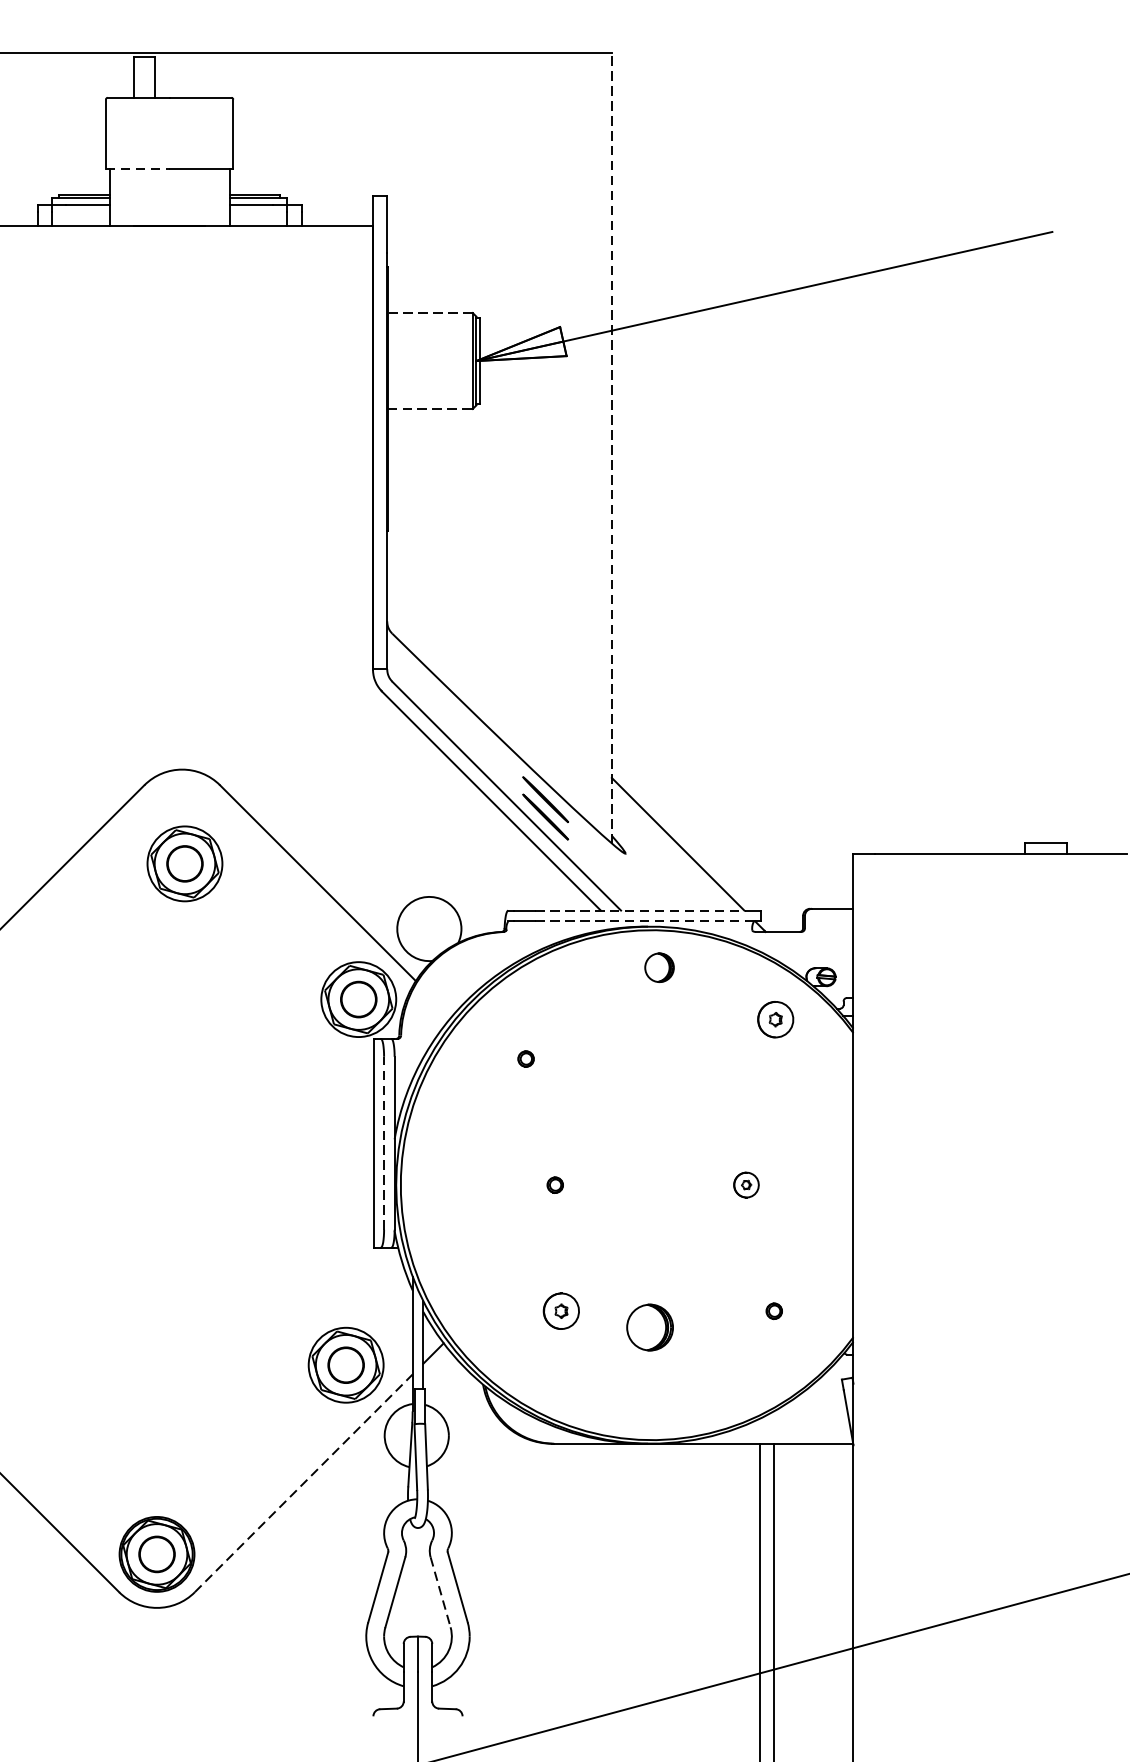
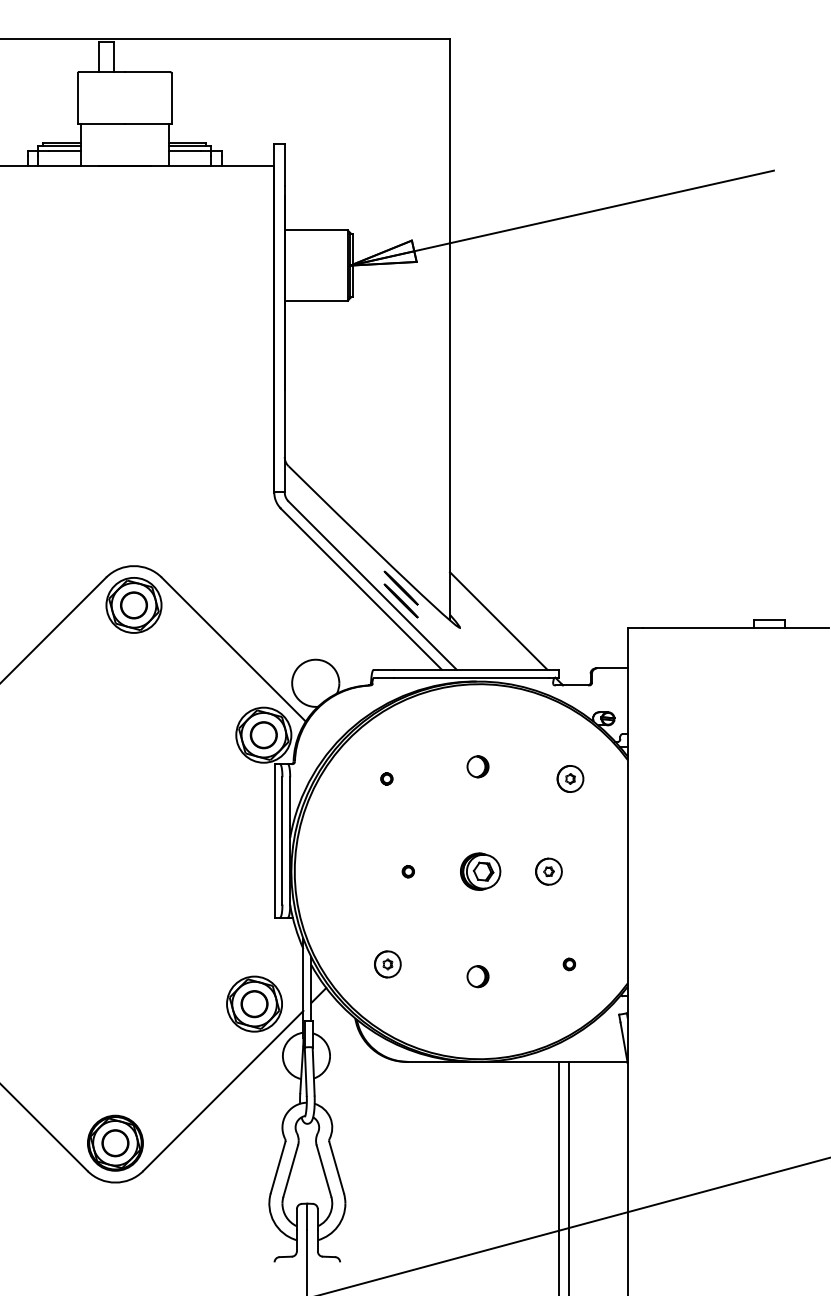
line: (138, 169) -> (101, 124), dashed -> solid
line: (429, 313) -> (315, 230), dashed -> solid
line: (430, 408) -> (316, 300), dashed -> solid
line: (611, 447) -> (449, 329), dashed -> solid
part: (184, 864) -> (133, 605), moved
line: (641, 910) -> (471, 669), dashed -> solid
line: (641, 921) -> (471, 677), dashed -> solid
part: (658, 967) -> (477, 766), moved
part: (775, 1019) -> (570, 778), moved
line: (384, 1142) -> (282, 840), dashed -> solid
part: (653, 1184) -> (480, 871), added
part: (745, 1184) -> (548, 871), size x1.43
part: (560, 1311) -> (387, 964), moved
part: (649, 1327) -> (477, 976), size x0.62
line: (303, 1482) -> (223, 1090), dashed -> solid
line: (441, 1592) -> (324, 1171), dashed -> solid

